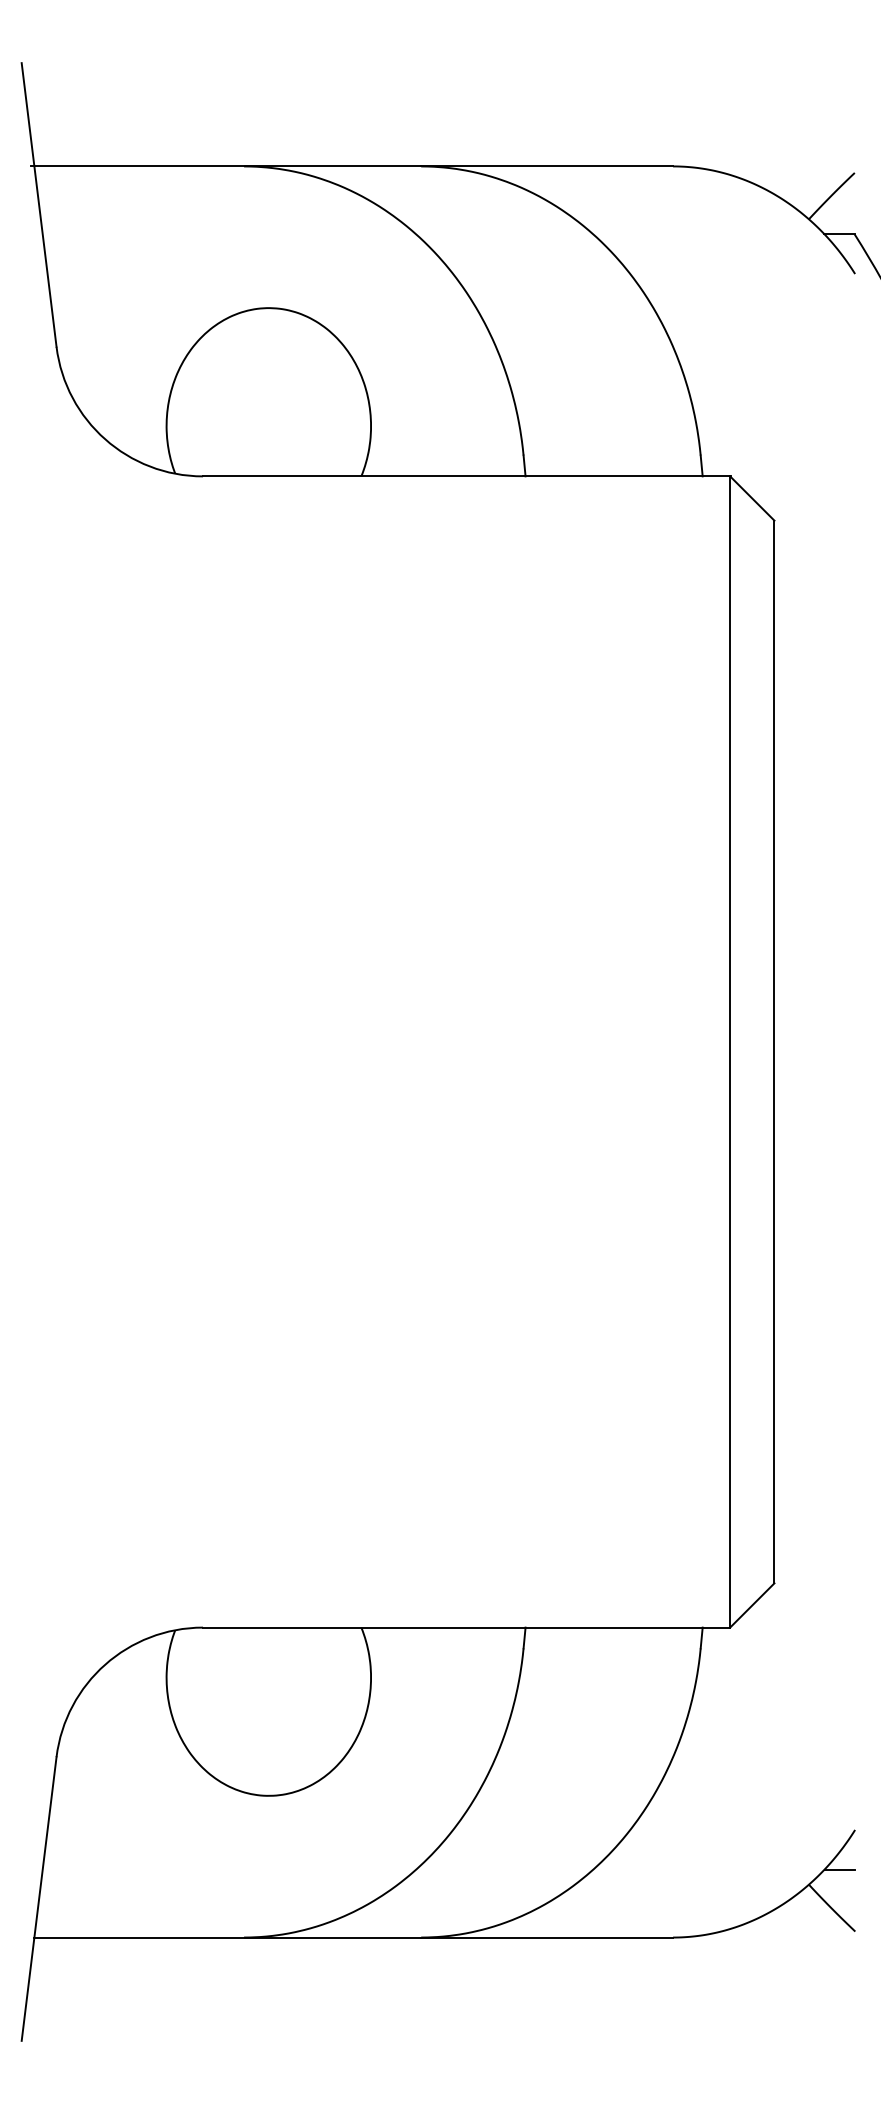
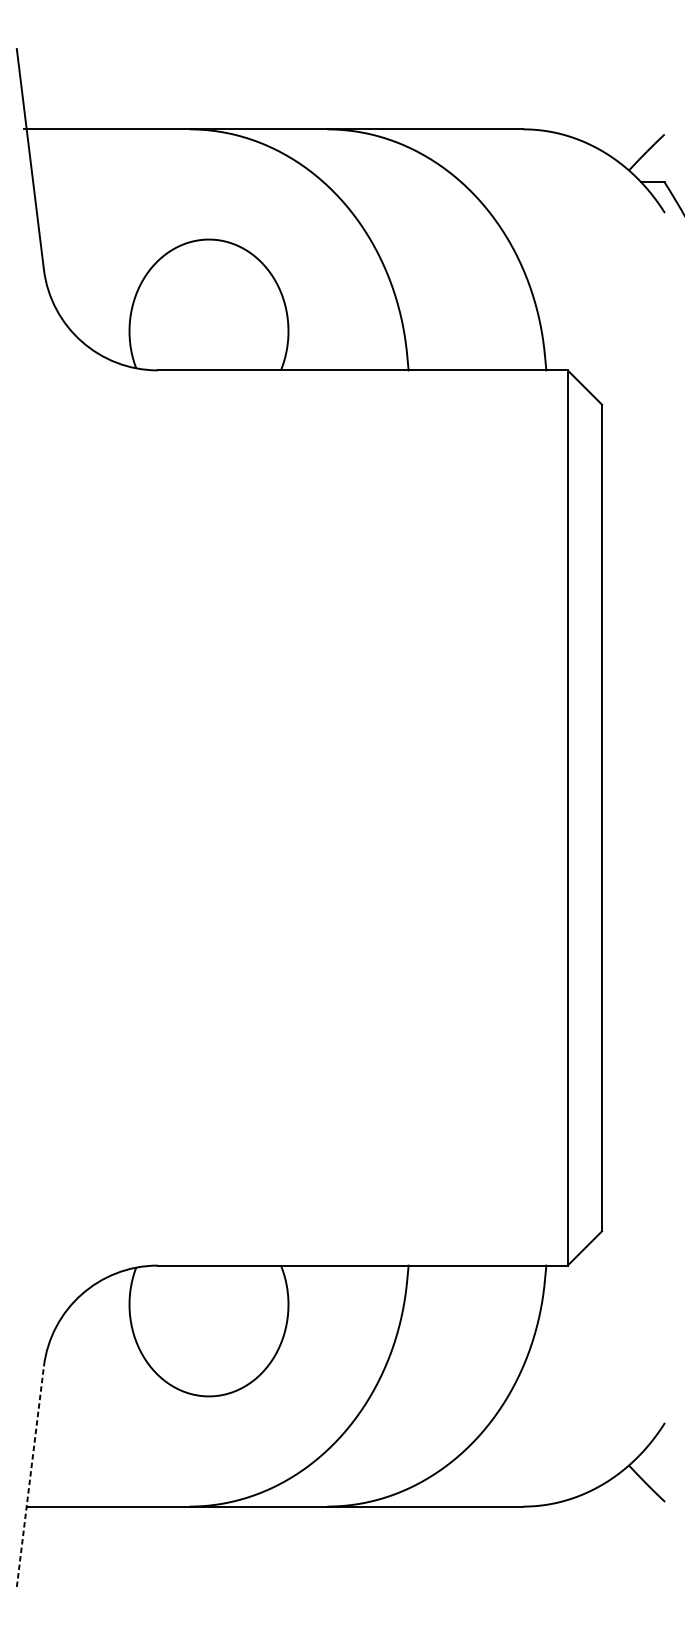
line: (839, 1869) -> (652, 1453), removed
line: (39, 1899) -> (30, 1477), solid -> dashed

